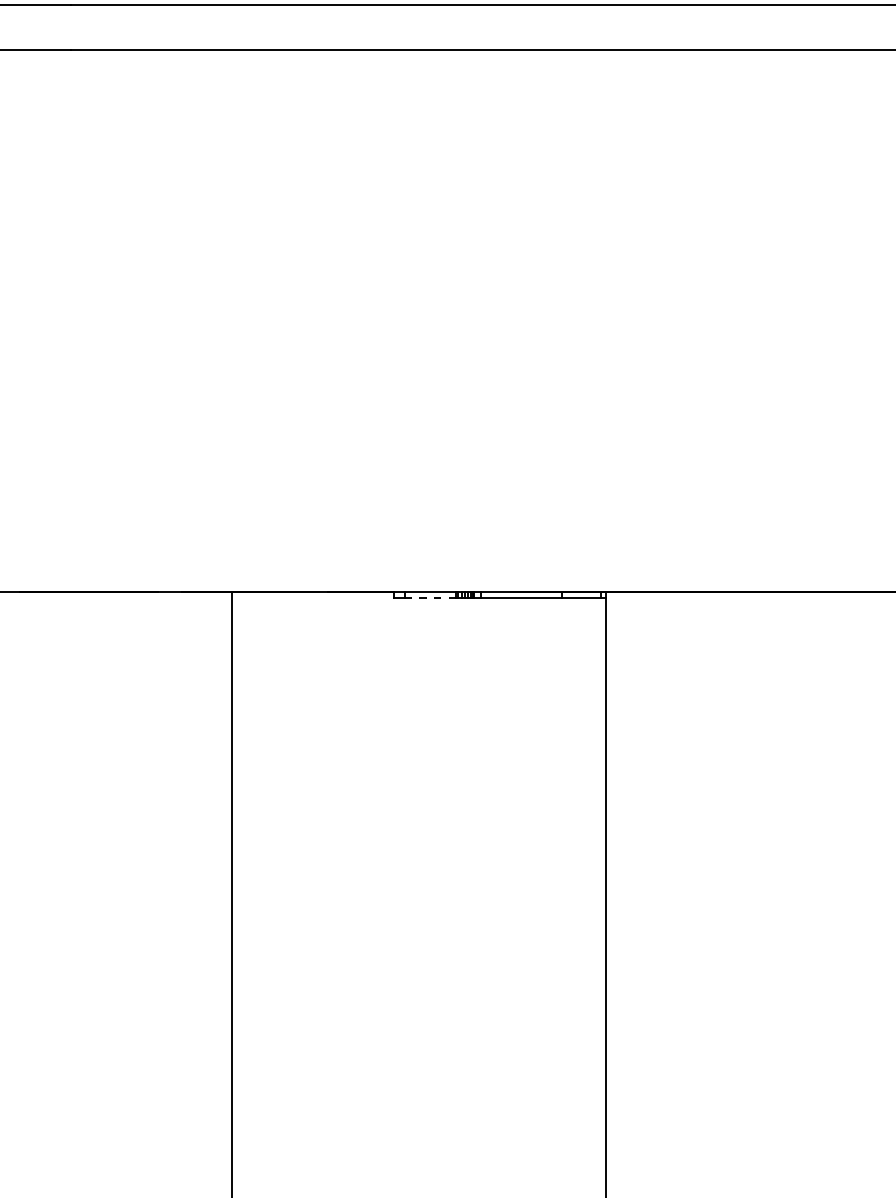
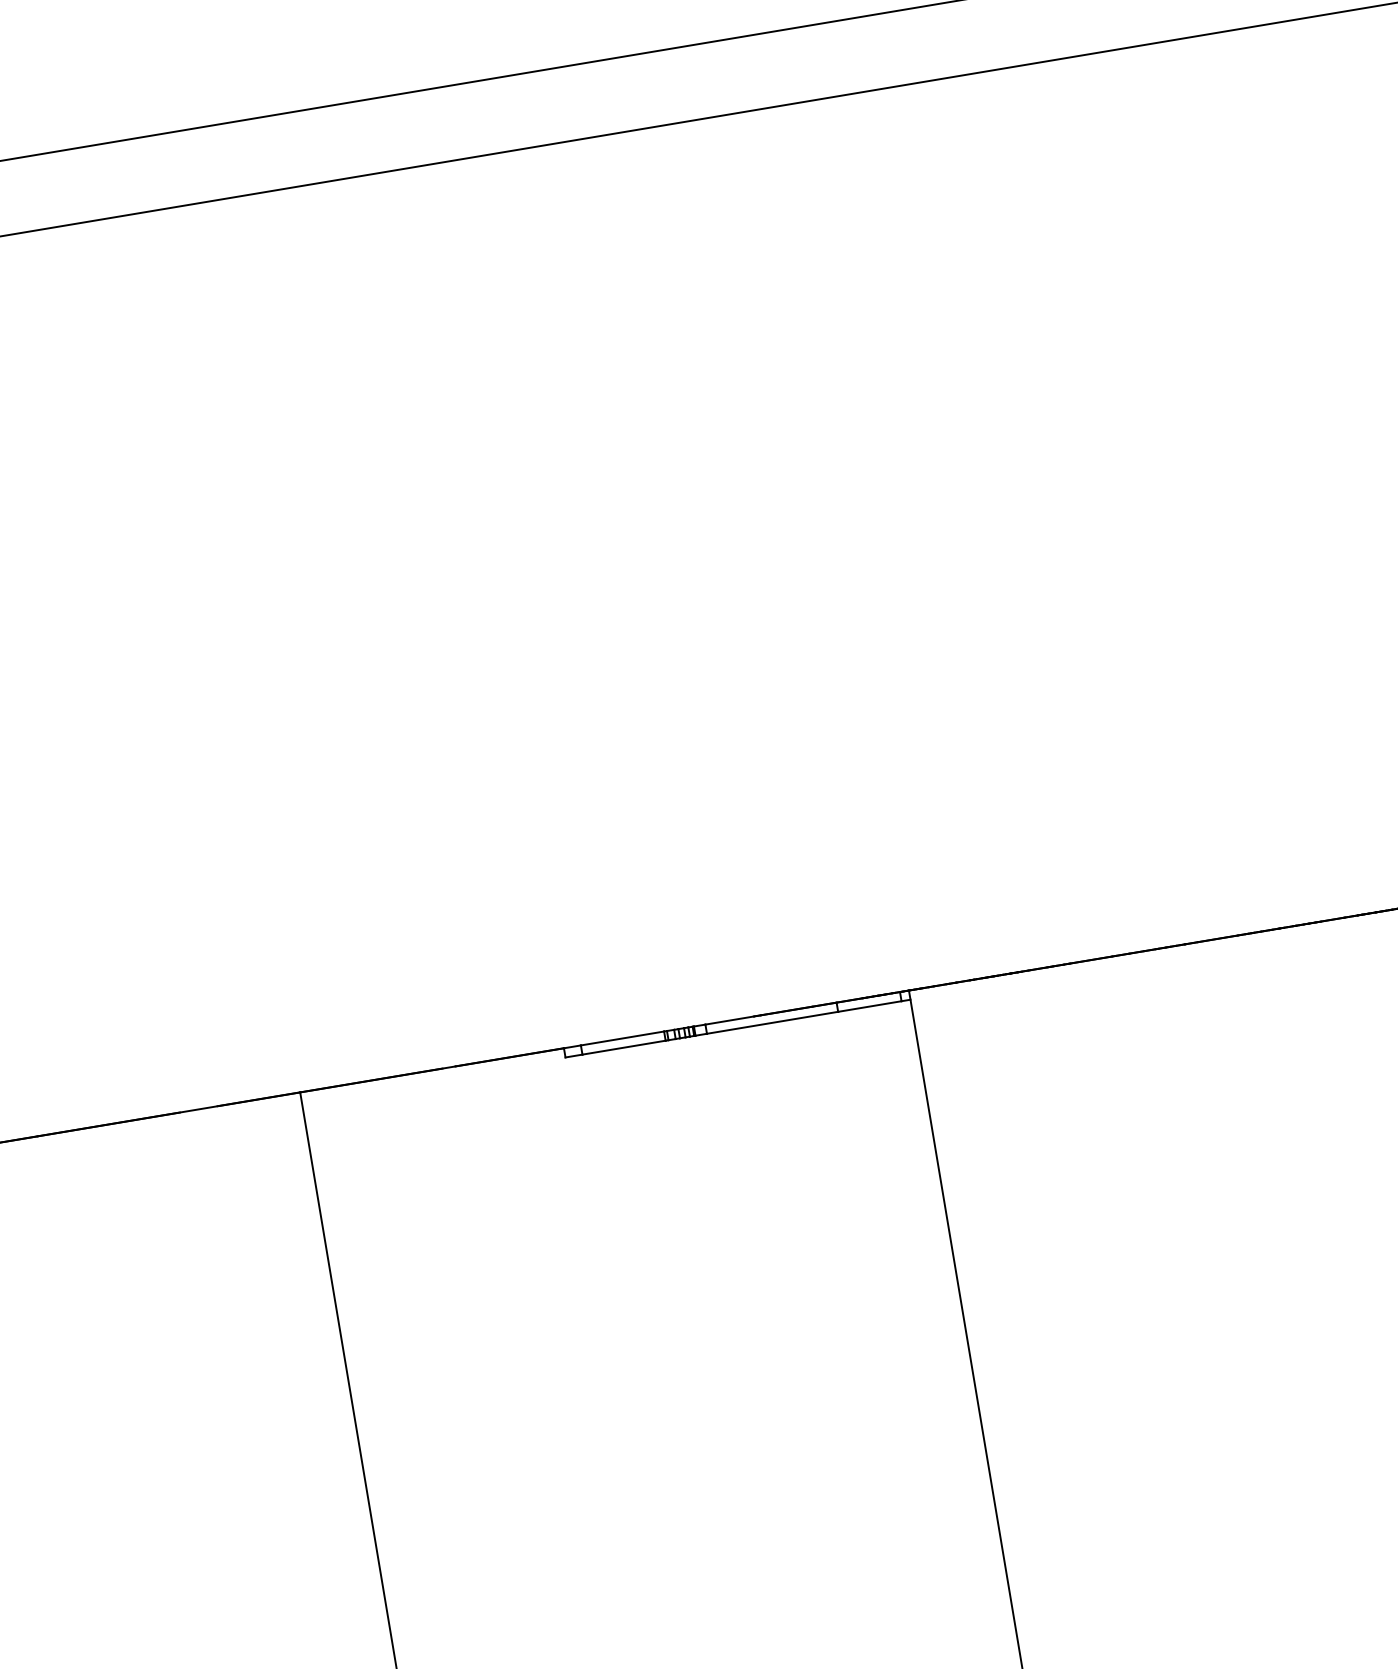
line: (430, 597) -> (624, 1046), dashed -> solid

